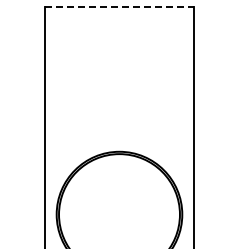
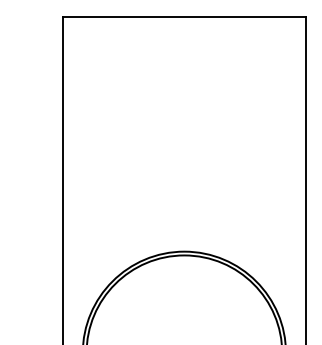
line: (119, 6) -> (184, 16), dashed -> solid

